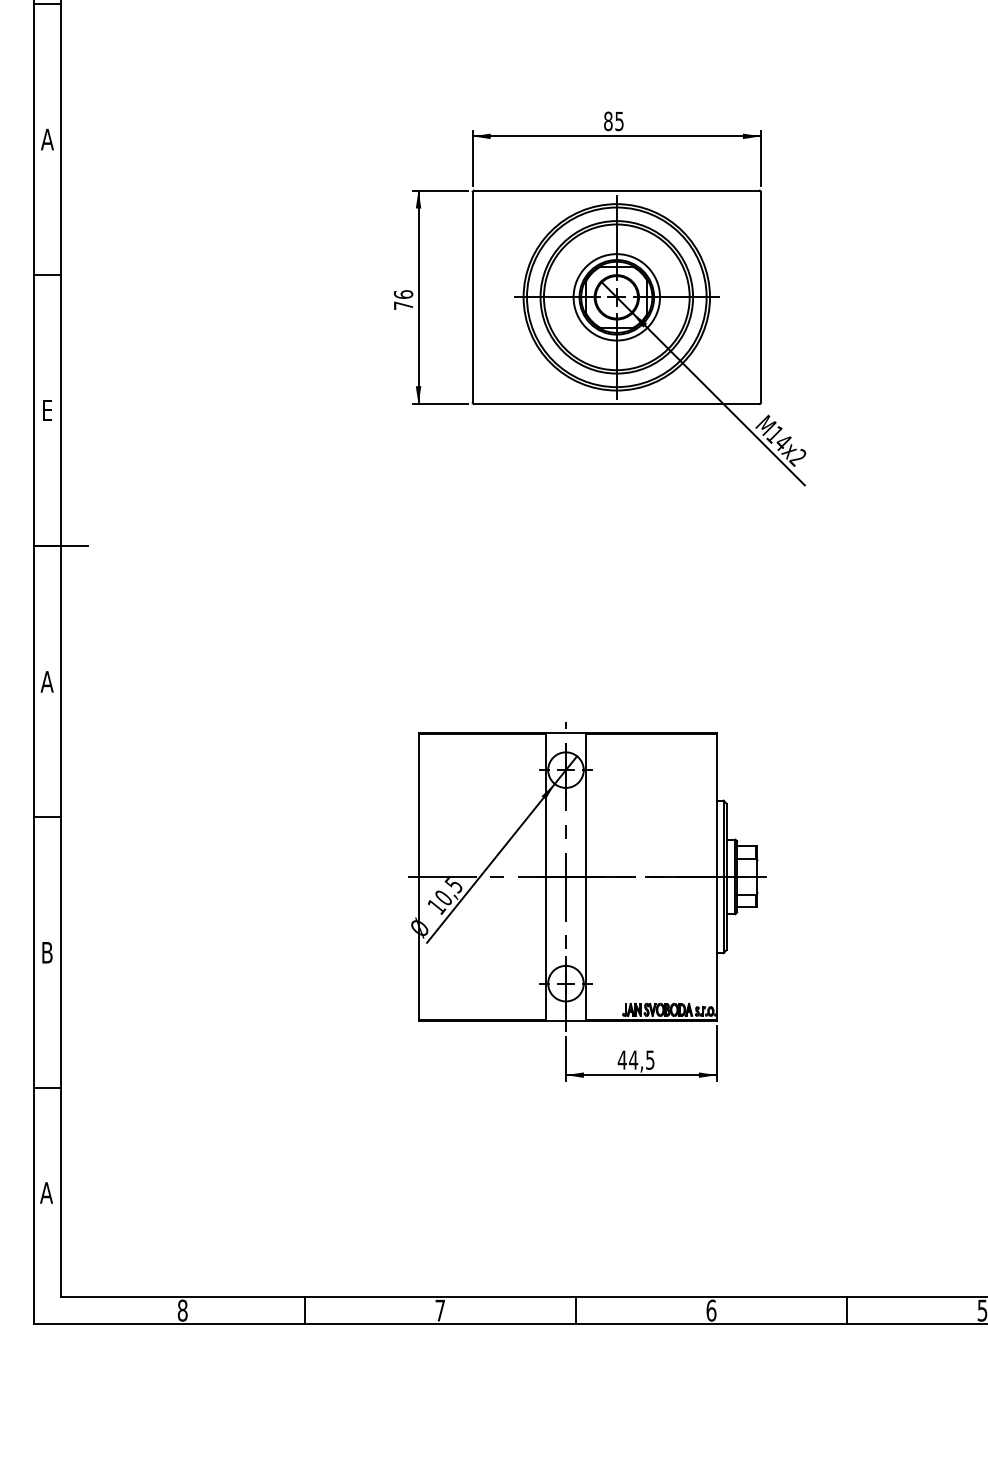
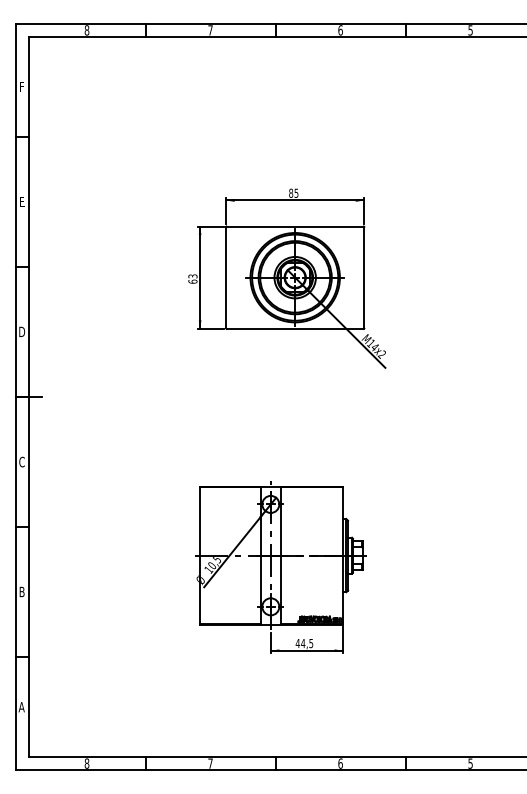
text: (48, 140) -> (22, 202), A -> E
text: (402, 299) -> (192, 278), 76 -> 63
text: (48, 409) -> (22, 331), E -> D
text: (46, 680) -> (21, 461), A -> C

